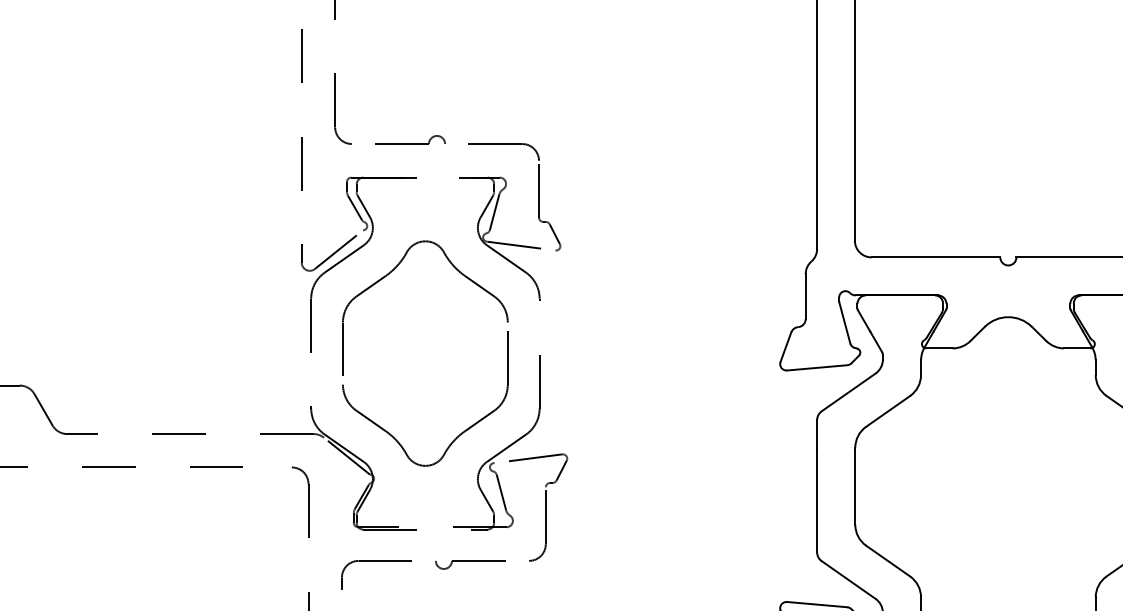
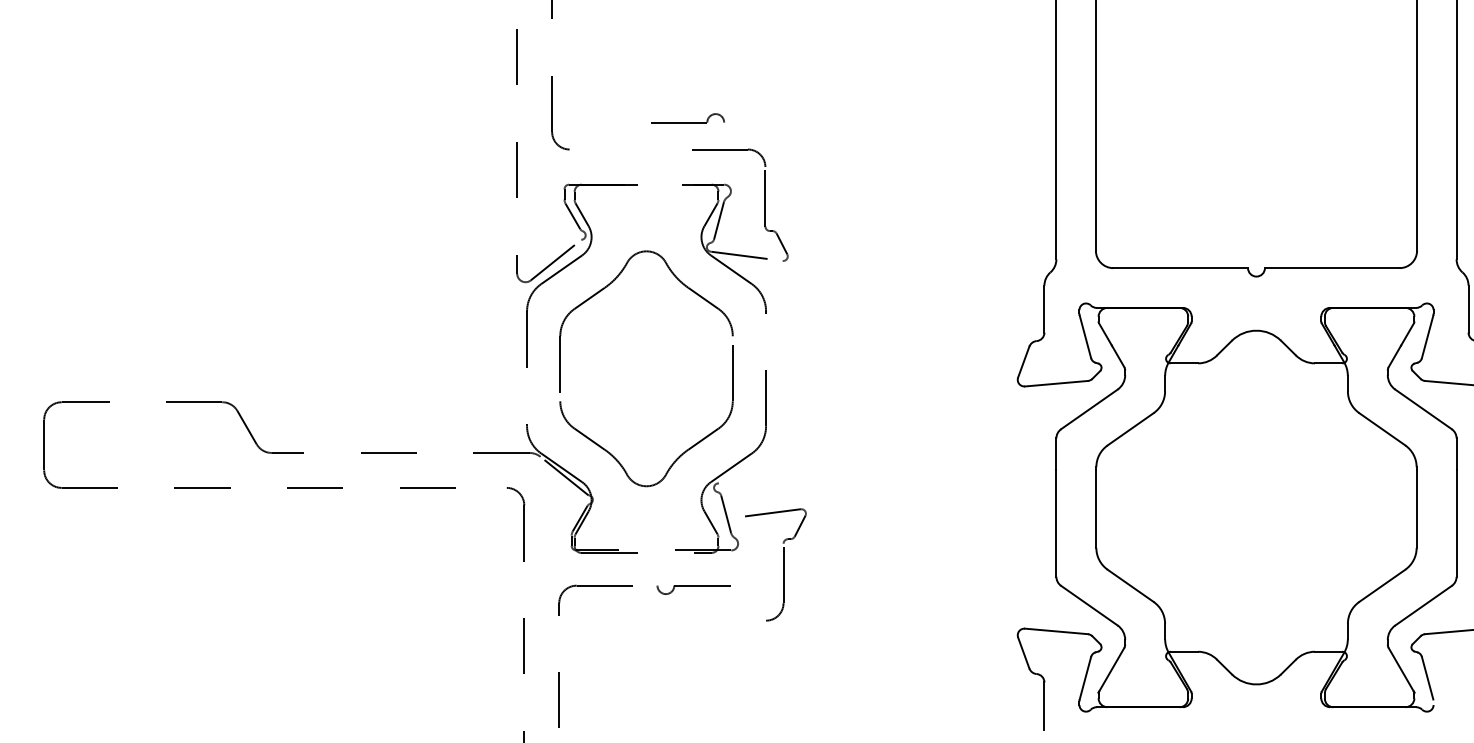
part: (410, 140) -> (687, 118), moved
part: (545, 507) -> (783, 564), moved

